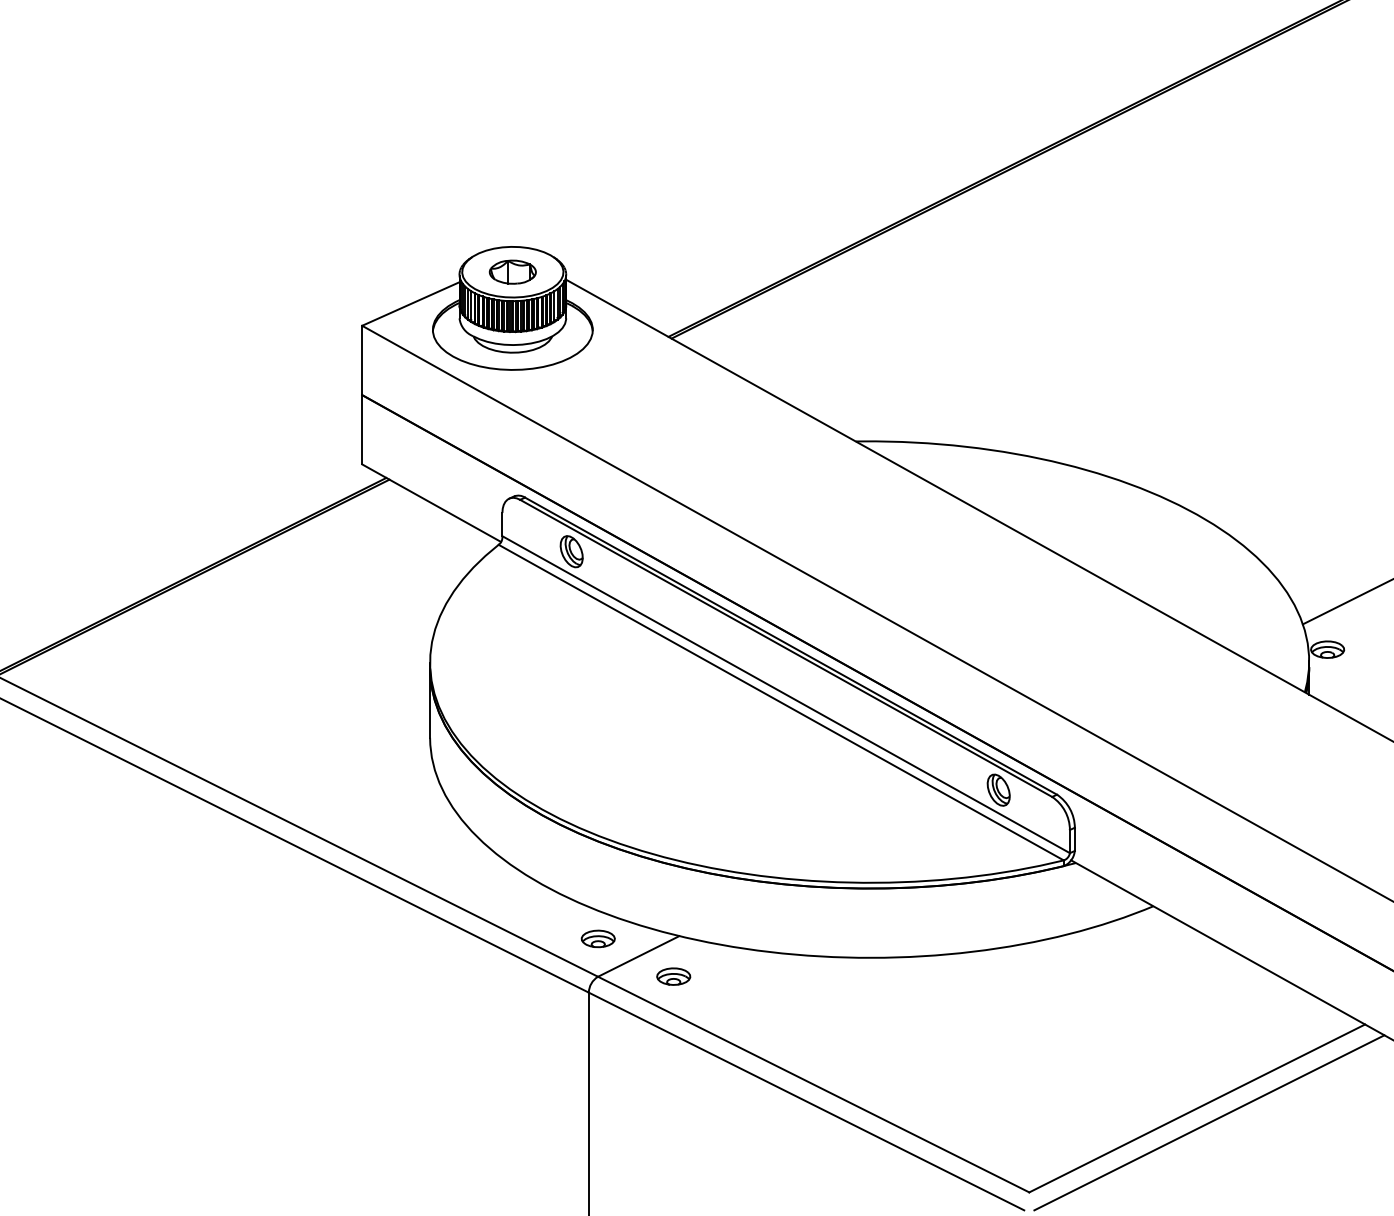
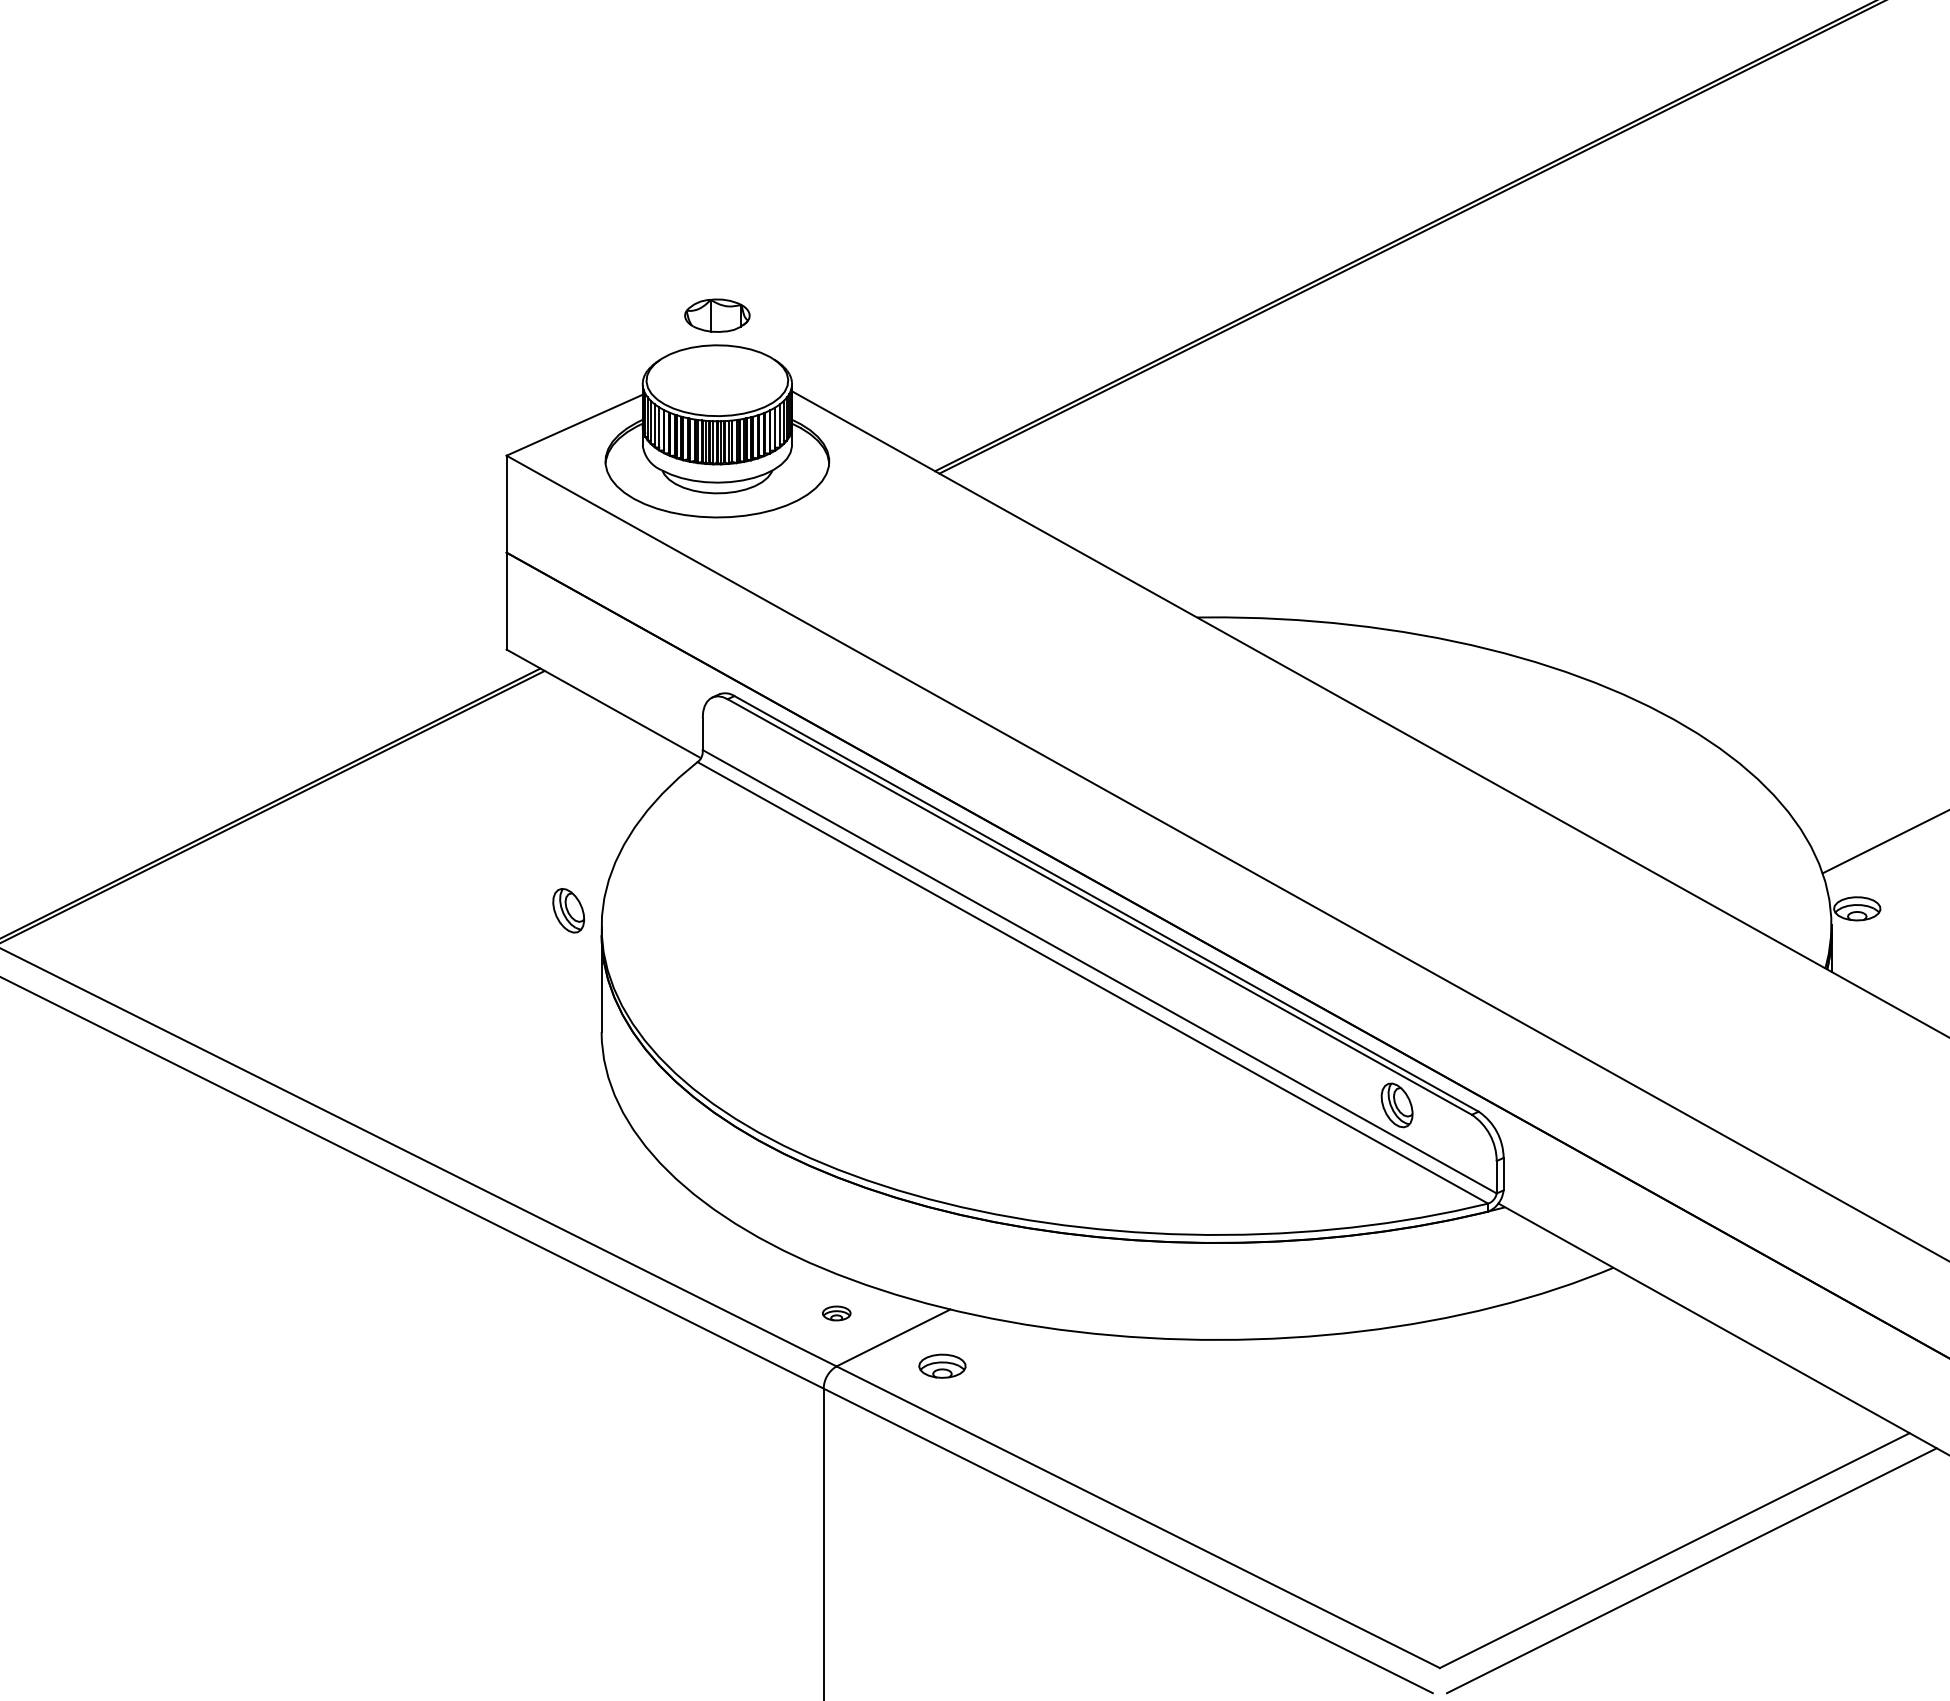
part: (512, 272) -> (717, 315), moved
part: (571, 551) -> (568, 910), moved
part: (598, 938) -> (836, 1313), size x0.6

